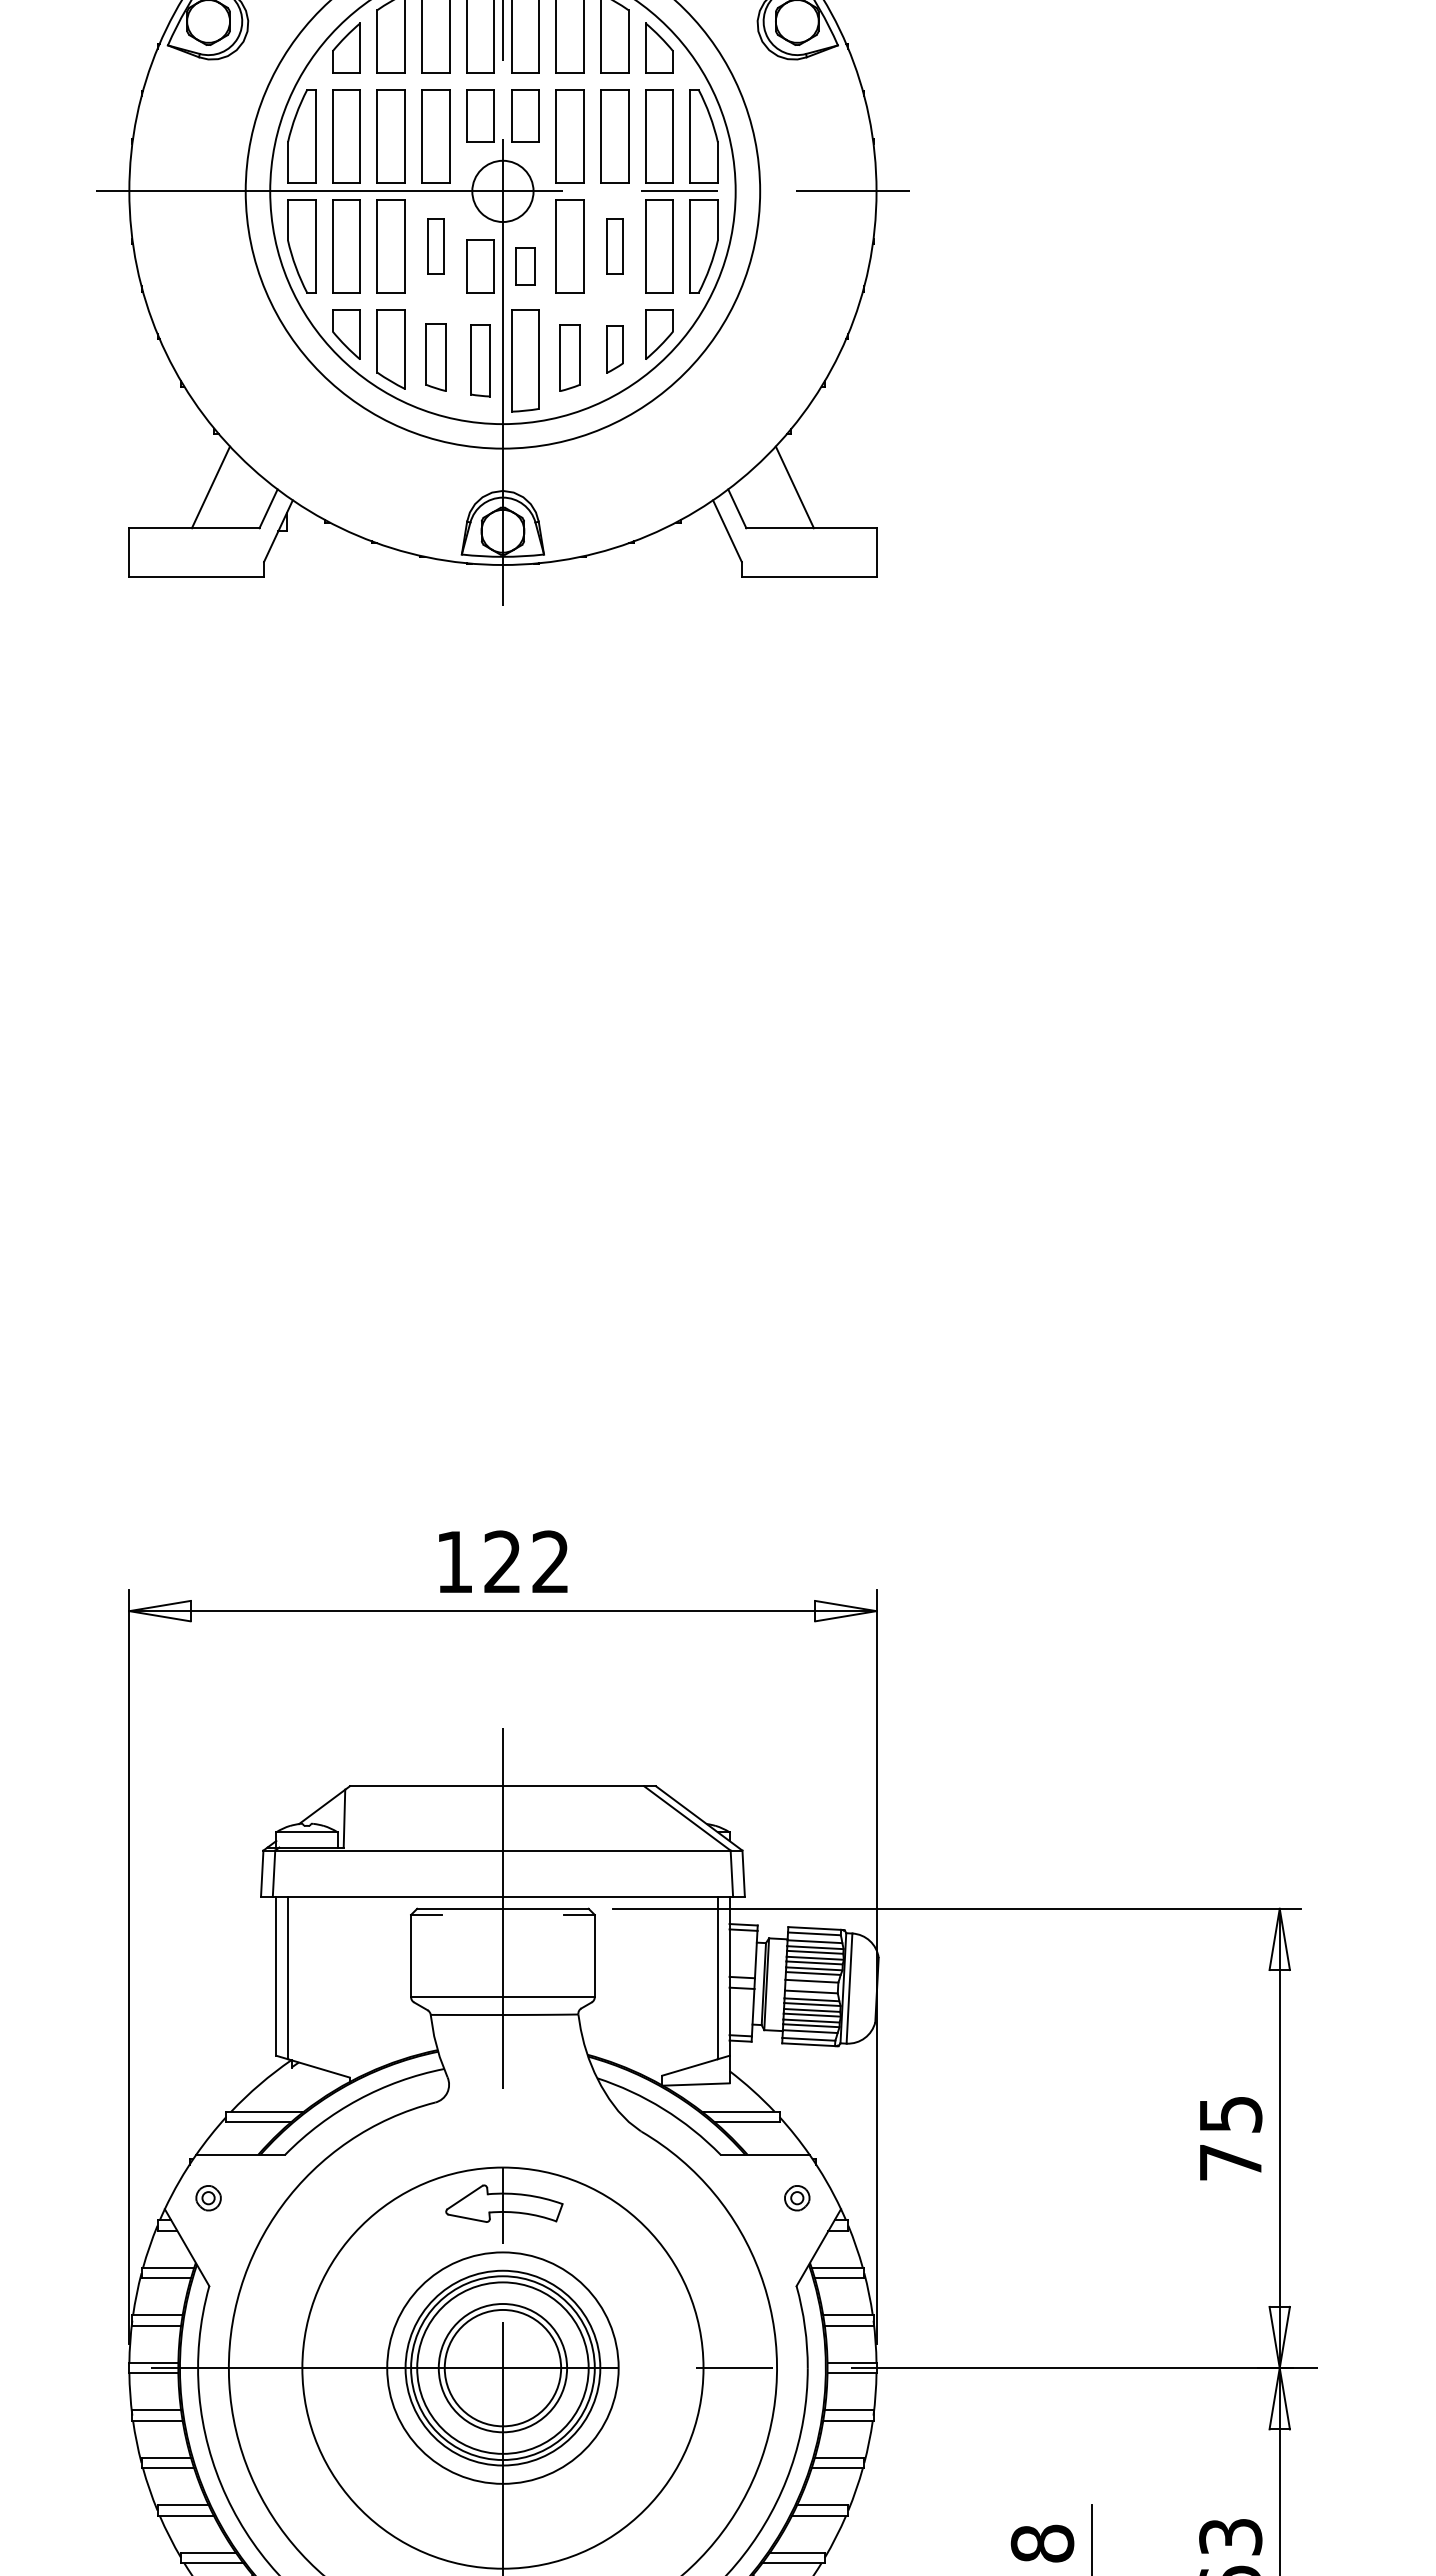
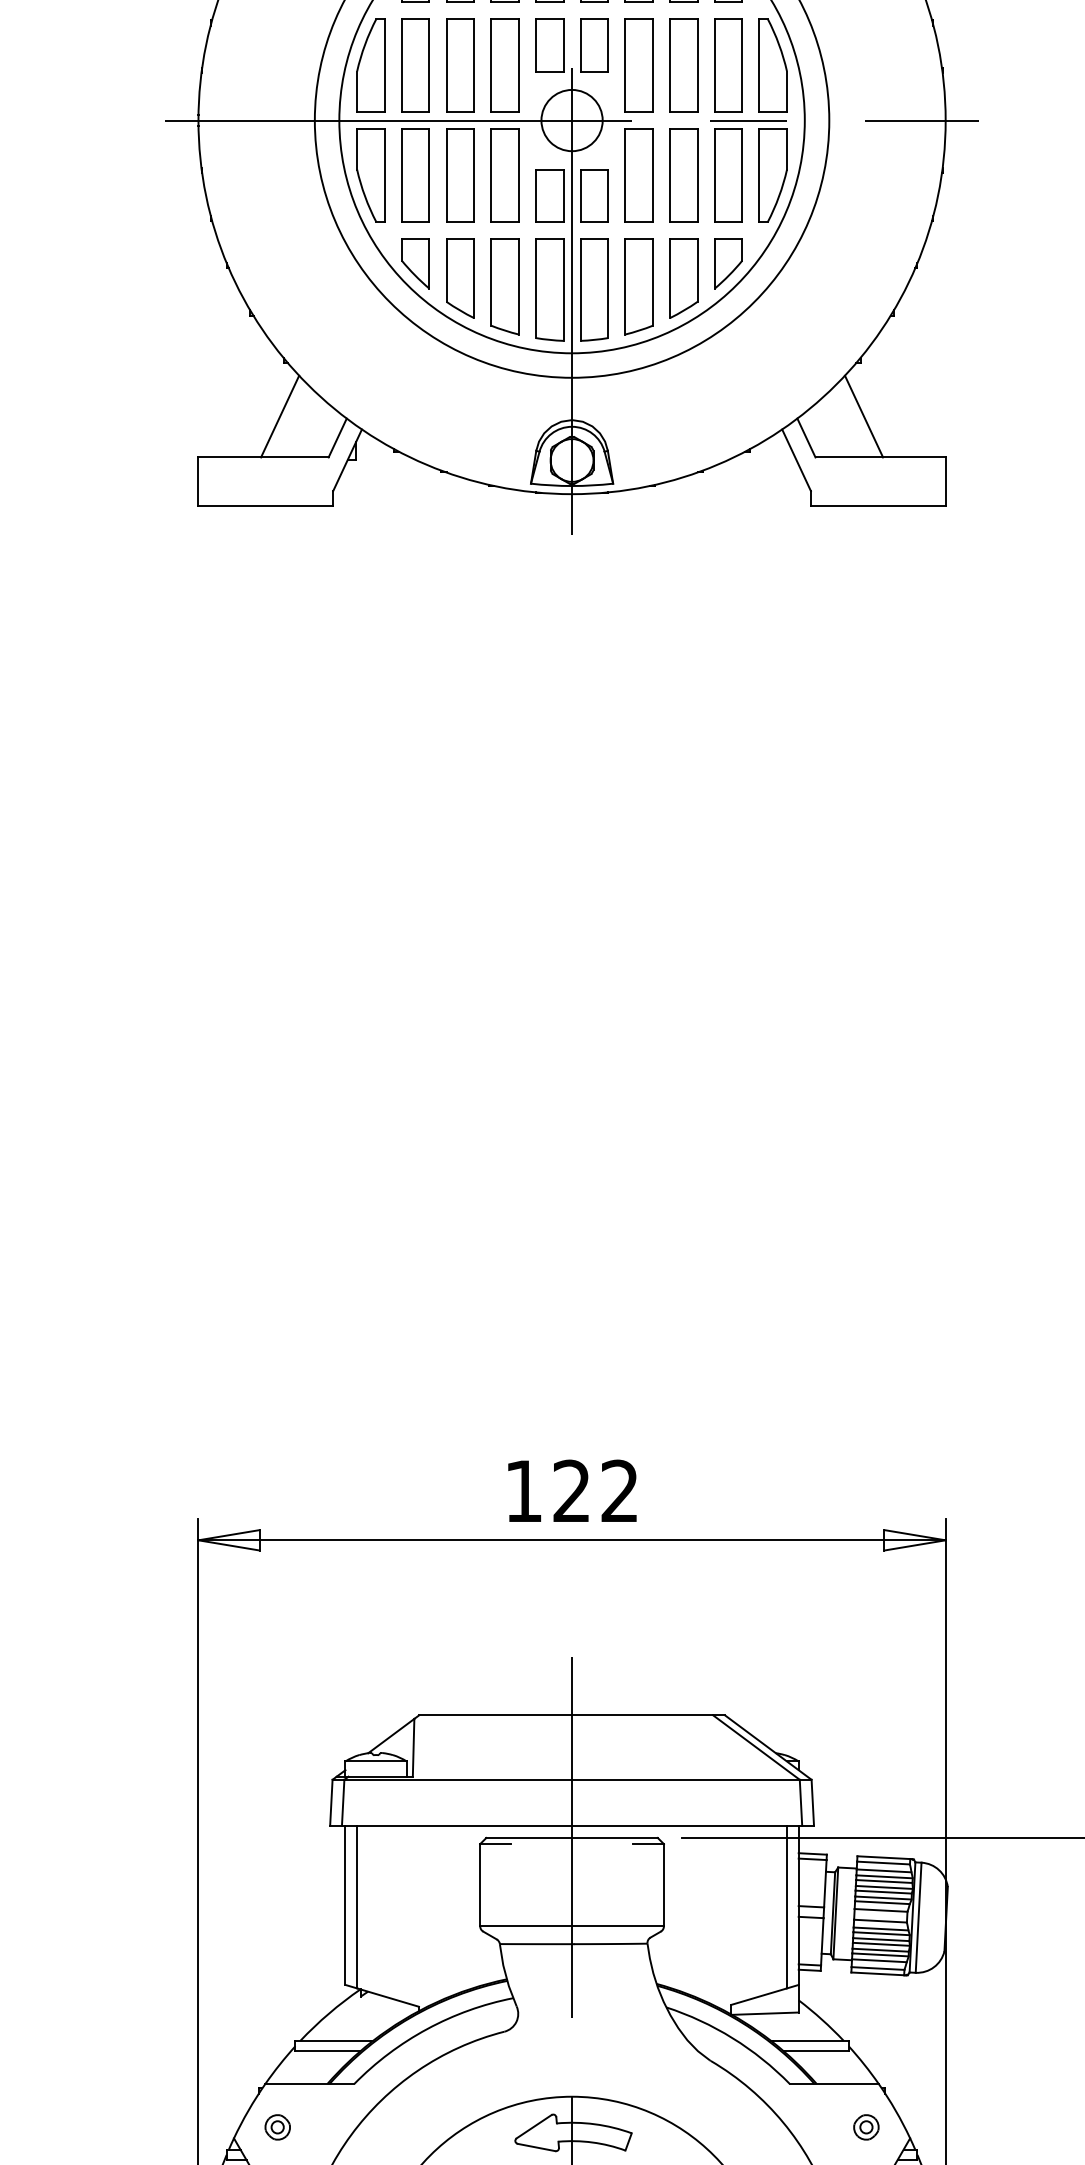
part: (435, 246) -> (504, 175), size x1.67
part: (614, 246) -> (683, 175), size x1.67
part: (525, 266) -> (594, 195), size x1.43
part: (614, 349) -> (683, 278), size x1.67
part: (435, 357) -> (504, 286), size x1.43
part: (569, 357) -> (638, 286), size x1.43
part: (480, 360) -> (549, 289), size x1.43

